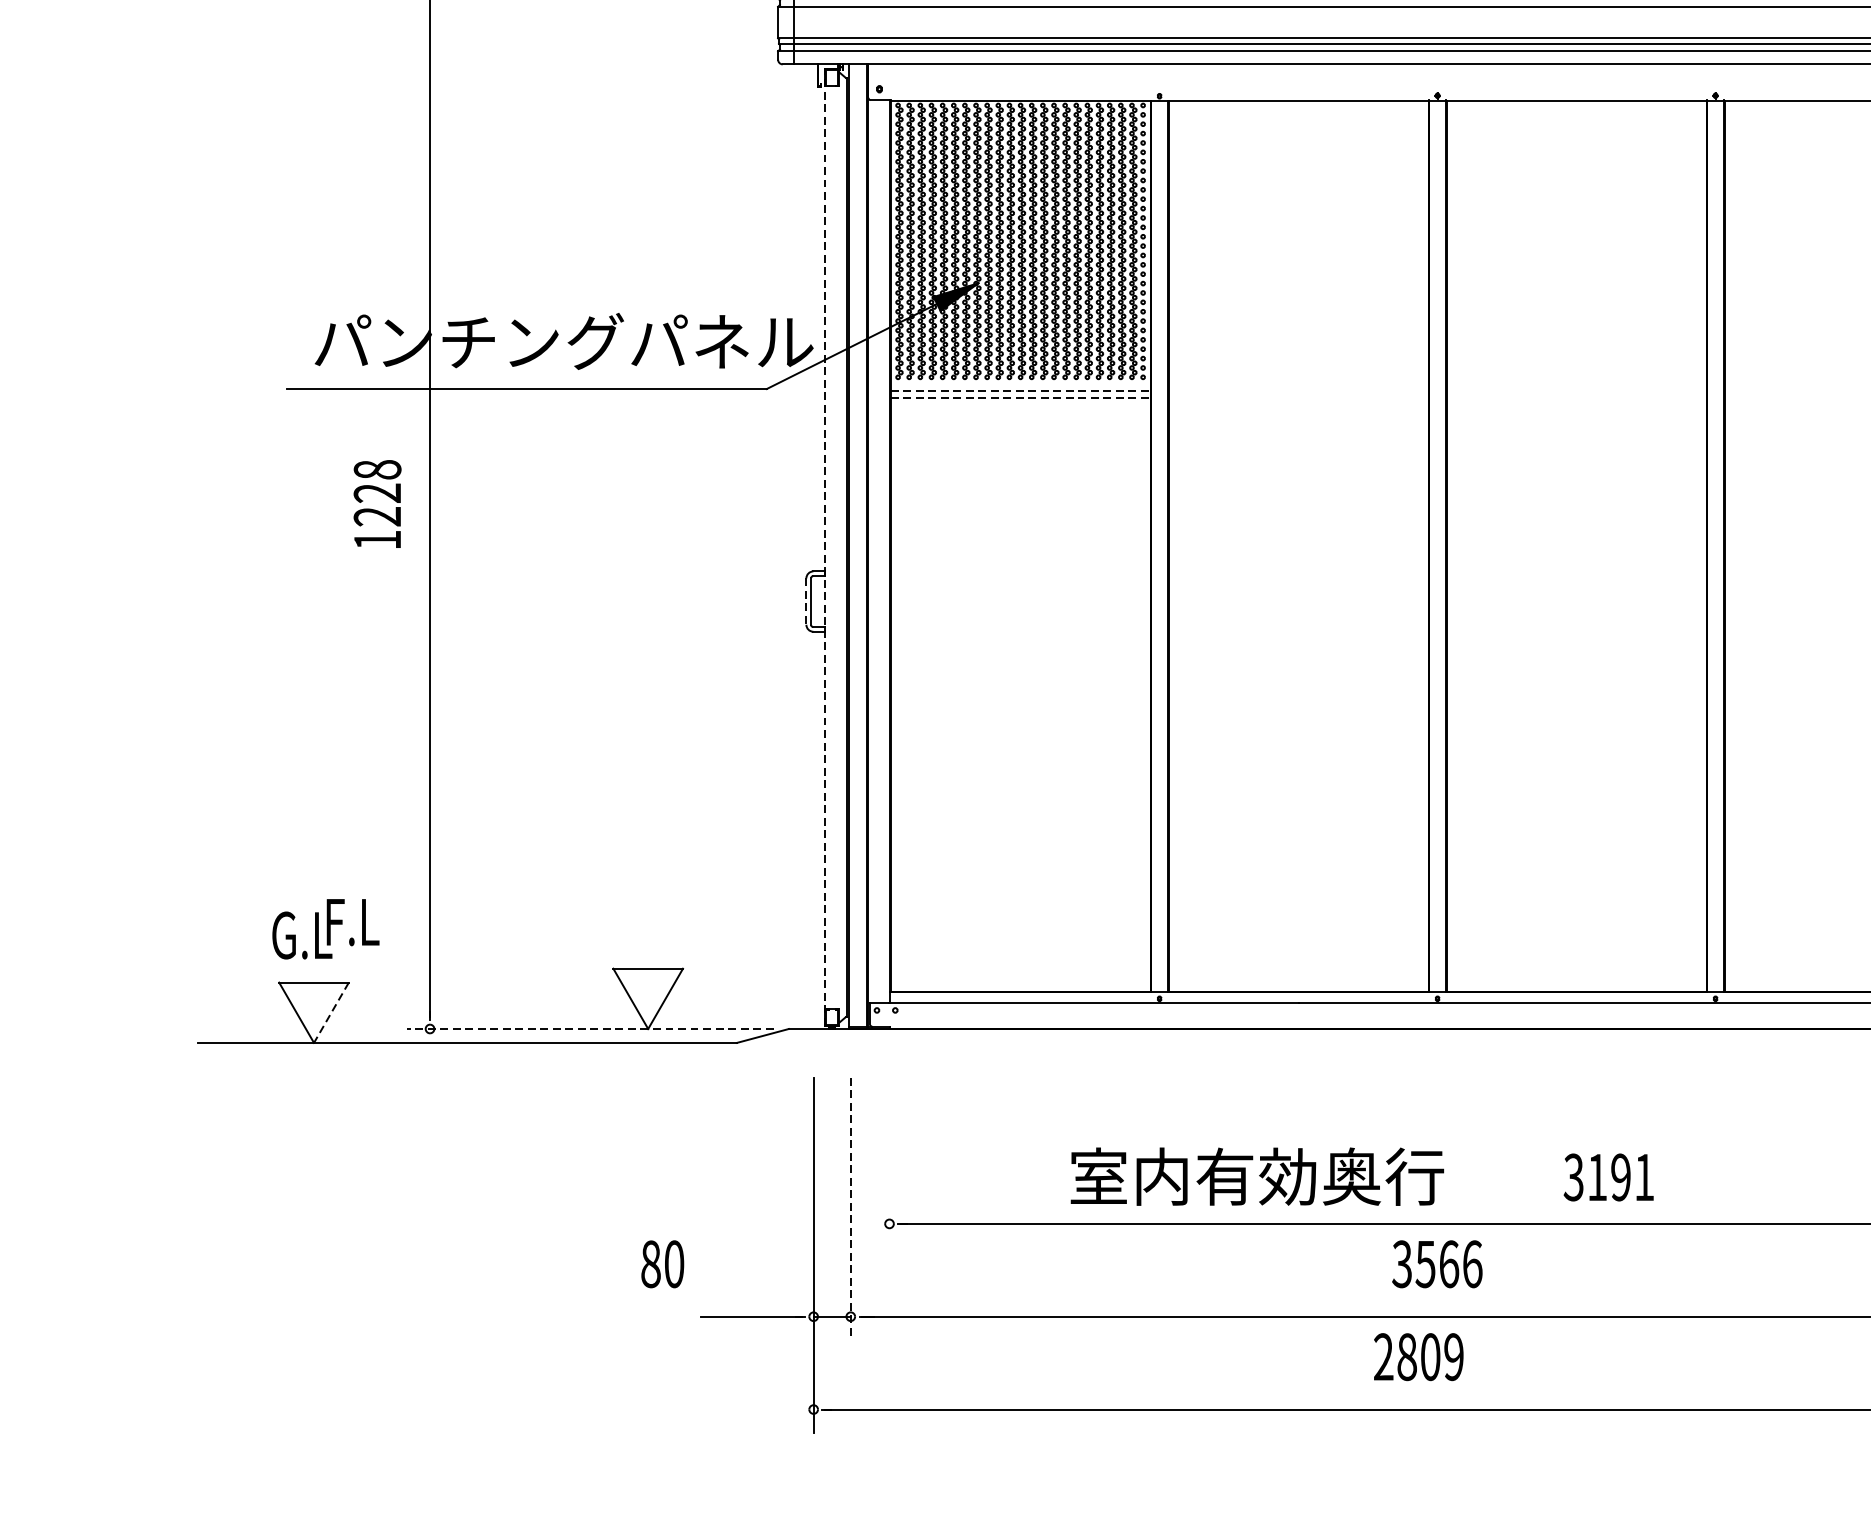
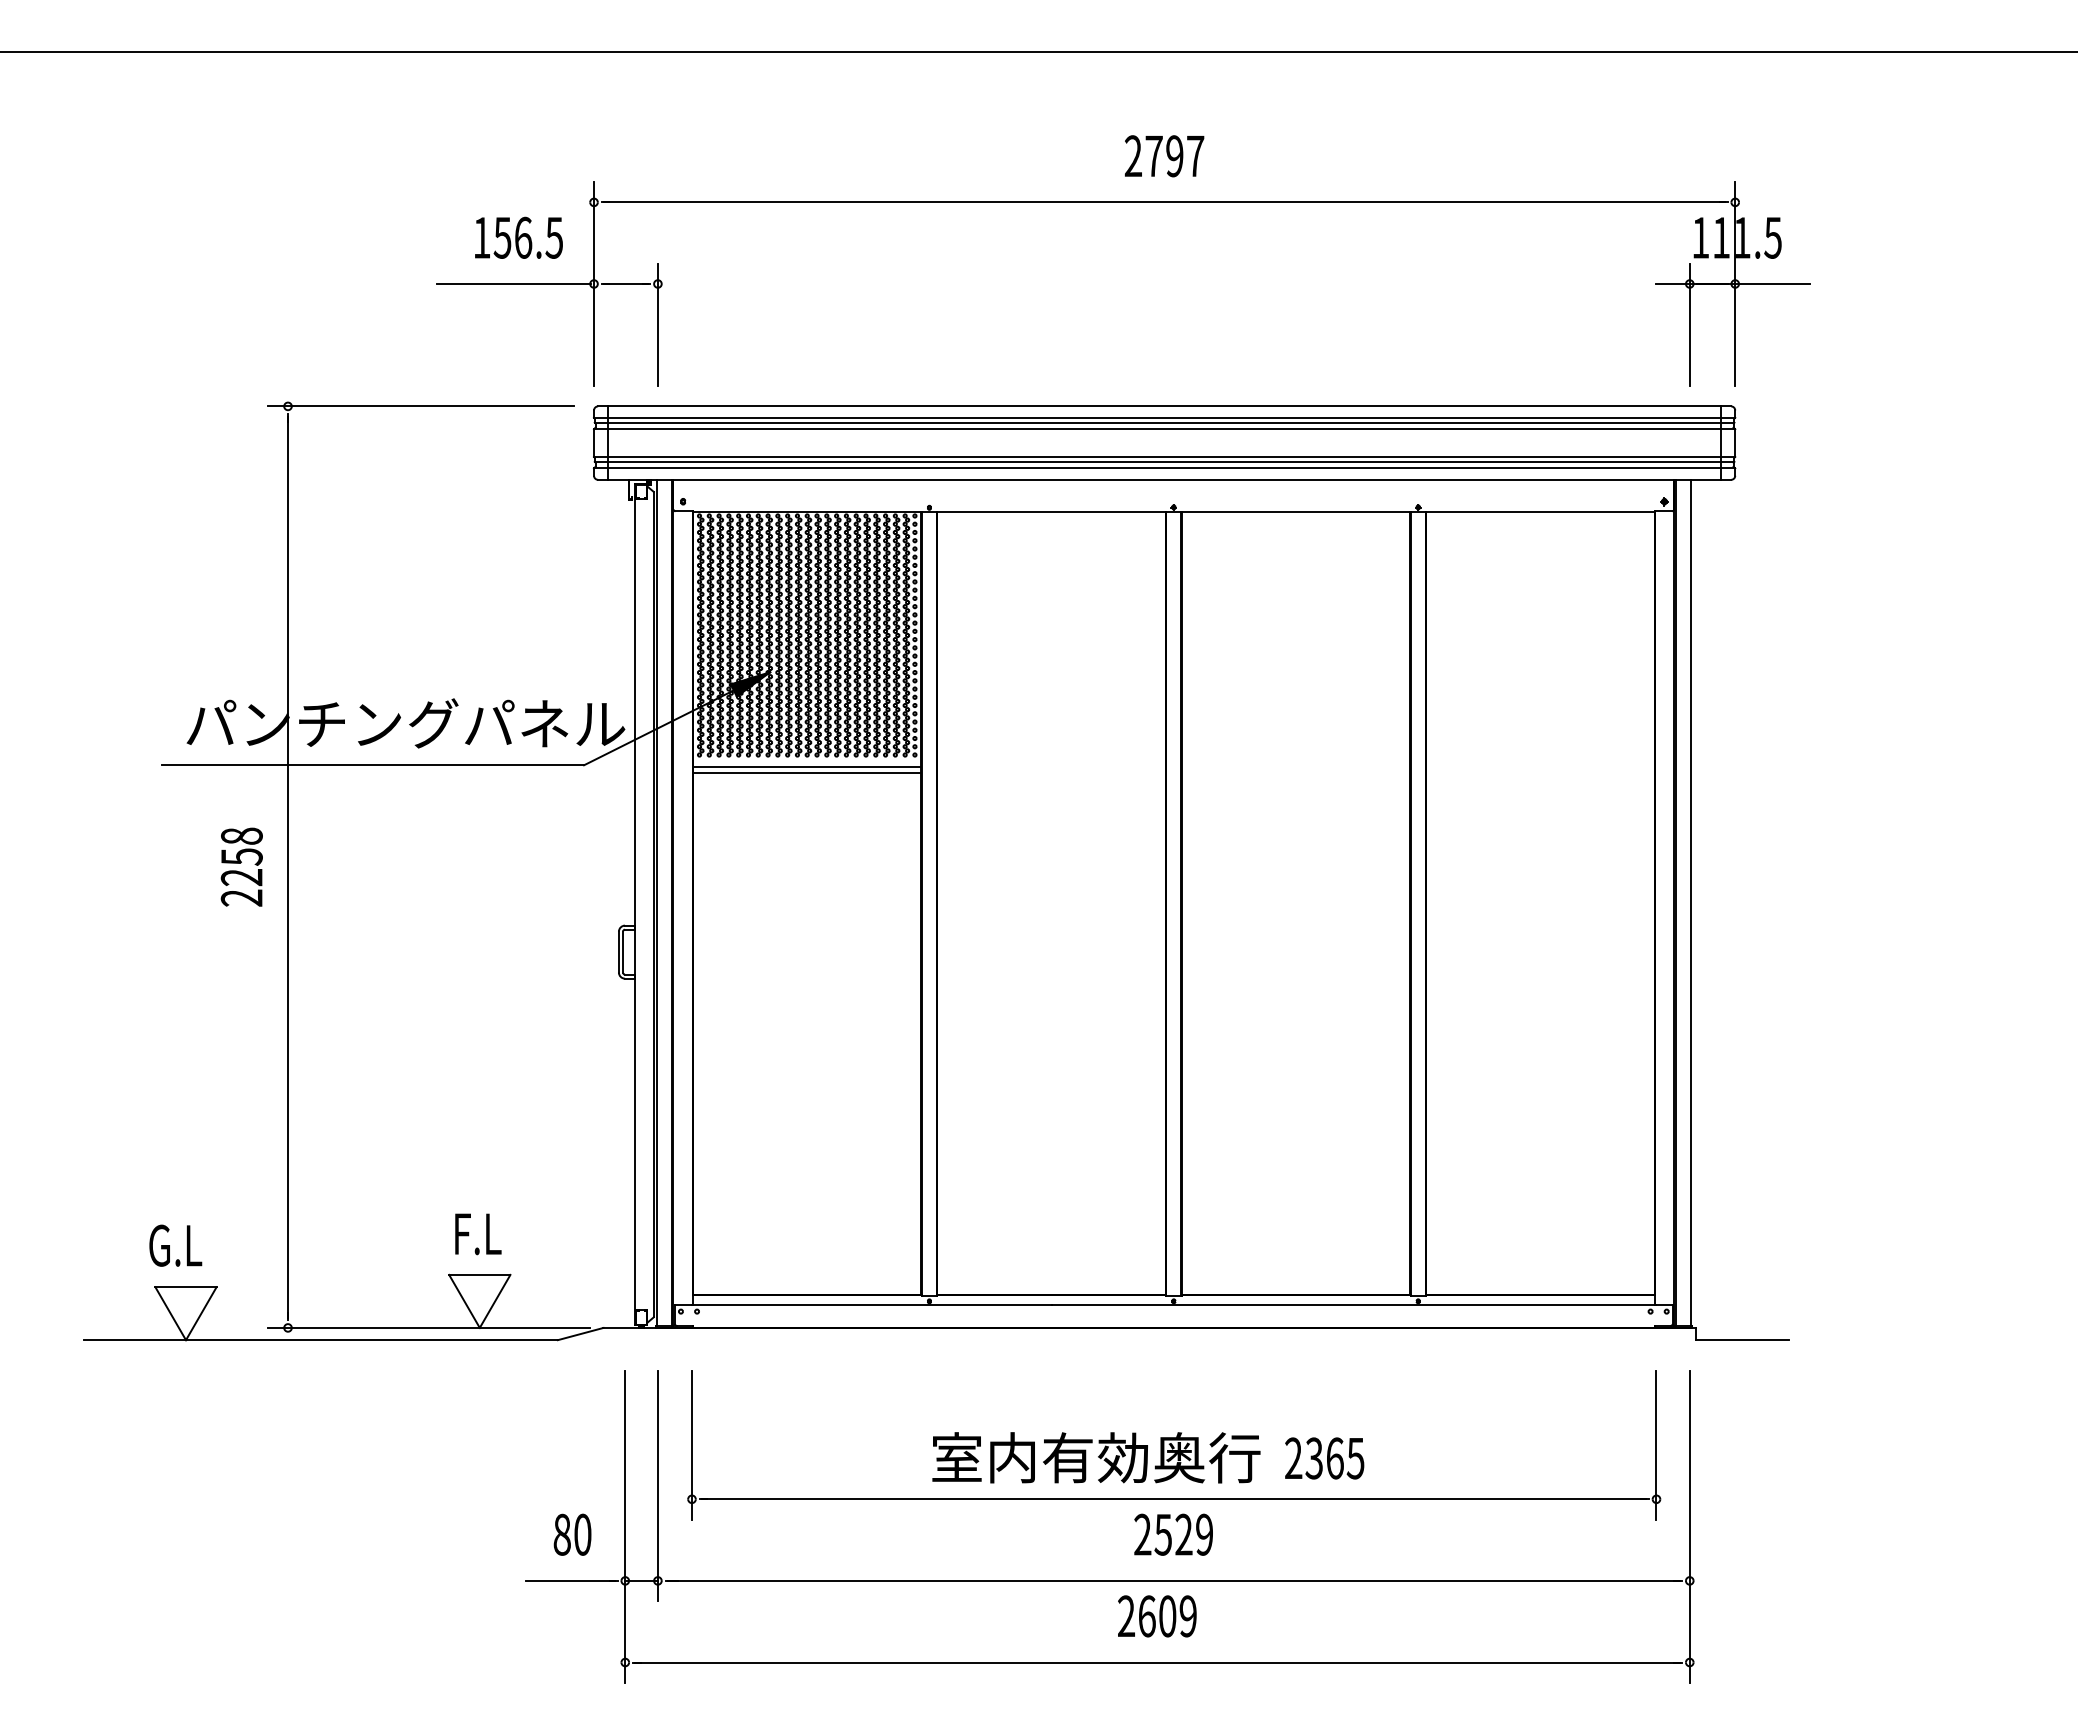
line: (1020, 390) -> (807, 766), dashed -> solid
line: (1020, 398) -> (807, 773), dashed -> solid
text: (377, 516) -> (241, 877), 1228 -> 2258
line: (825, 547) -> (635, 904), dashed -> solid
line: (805, 601) -> (618, 952), dashed -> solid
text: (353, 922) -> (478, 1234), moved
line: (331, 1012) -> (201, 1313), dashed -> solid
line: (589, 1028) -> (428, 1327), dashed -> solid
line: (888, 1161) -> (691, 1444), added
text: (1257, 1176) -> (1096, 1457), moved
text: (1608, 1177) -> (1324, 1458), 3191 -> 2365
line: (850, 1209) -> (657, 1486), dashed -> solid
text: (662, 1263) -> (572, 1534), moved
text: (1437, 1263) -> (1173, 1534), 3566 -> 2529
text: (1406, 1357) -> (1146, 1616), 2809 -> 2609

